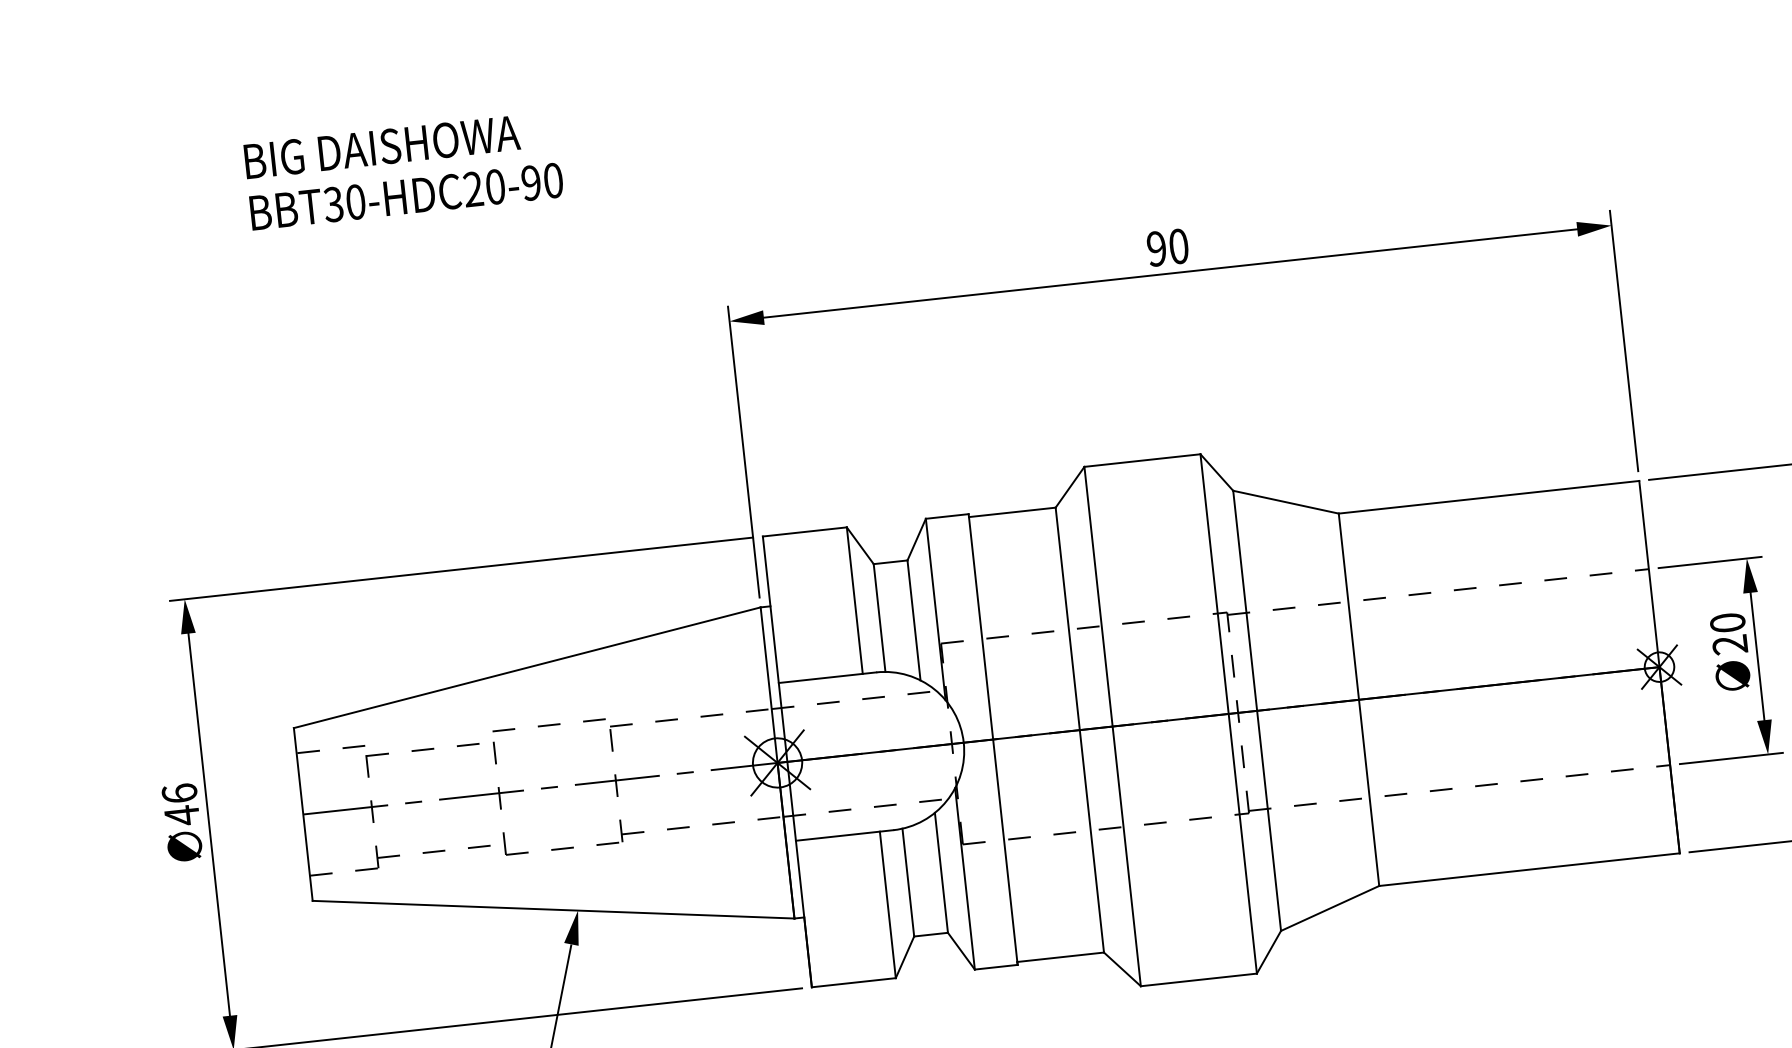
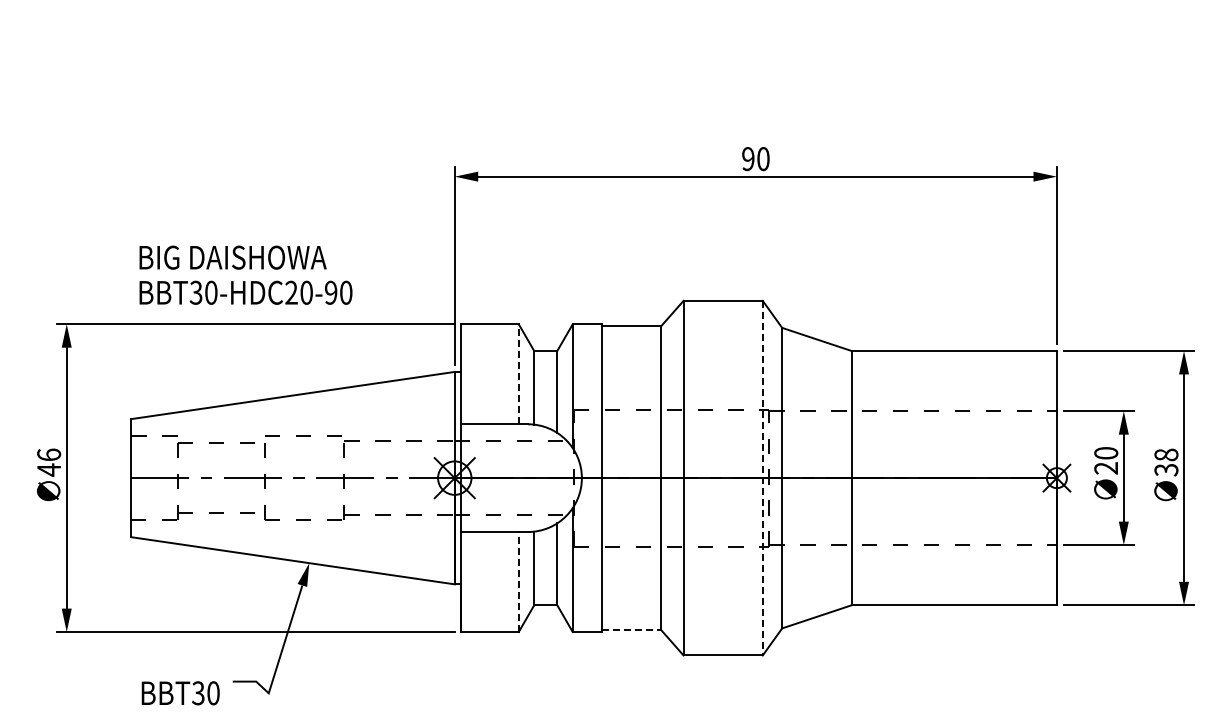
text: (402, 169) -> (245, 274), moved
line: (854, 599) -> (518, 373), solid -> dashed
line: (1228, 714) -> (762, 478), solid -> dashed
line: (887, 904) -> (518, 581), solid -> dashed
line: (1060, 957) -> (631, 630), solid -> dashed

